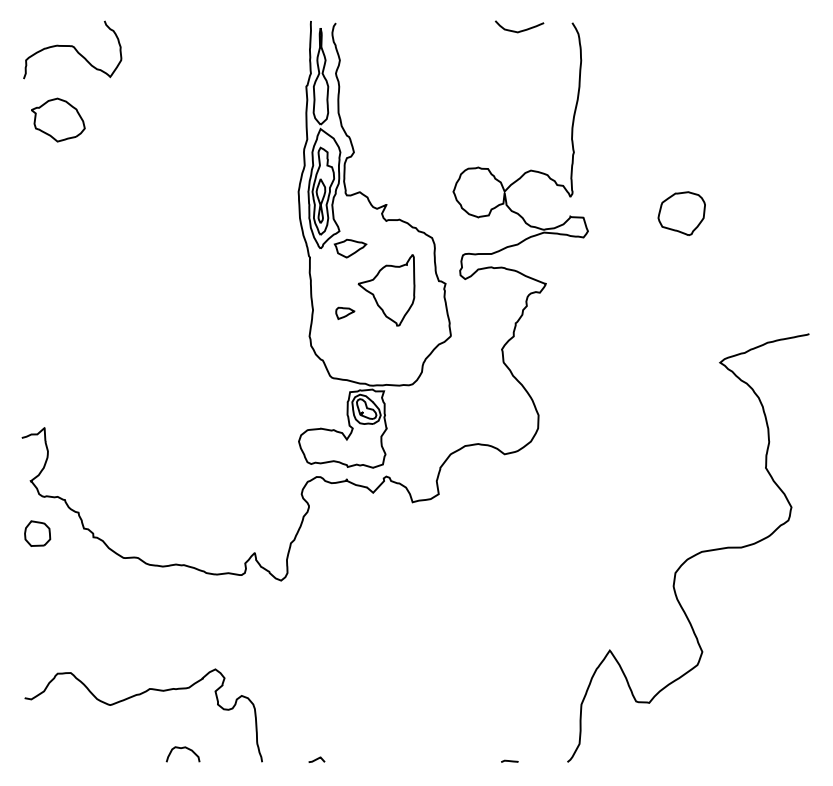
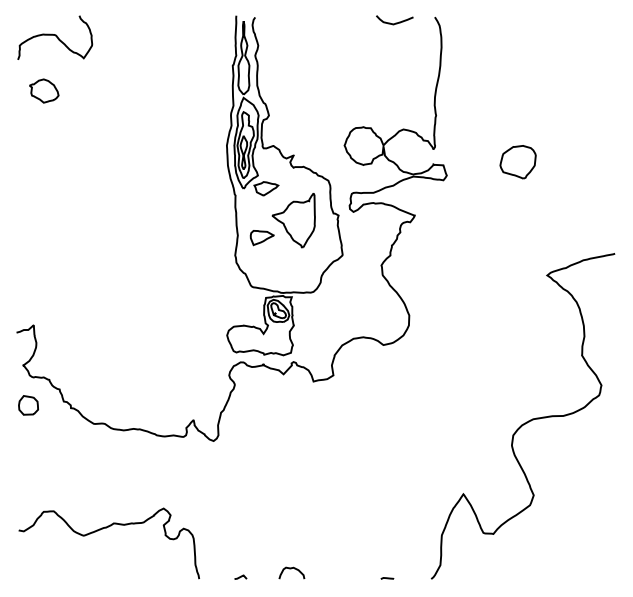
part: (57, 119) -> (43, 90), size x0.71
part: (345, 313) -> (262, 238), size x1.67
curve: (181, 749) -> (290, 569), moved

